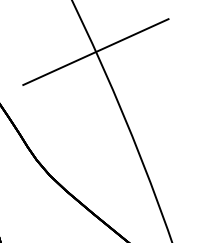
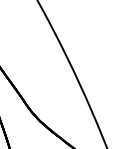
line: (95, 52) -> (63, 50), removed

